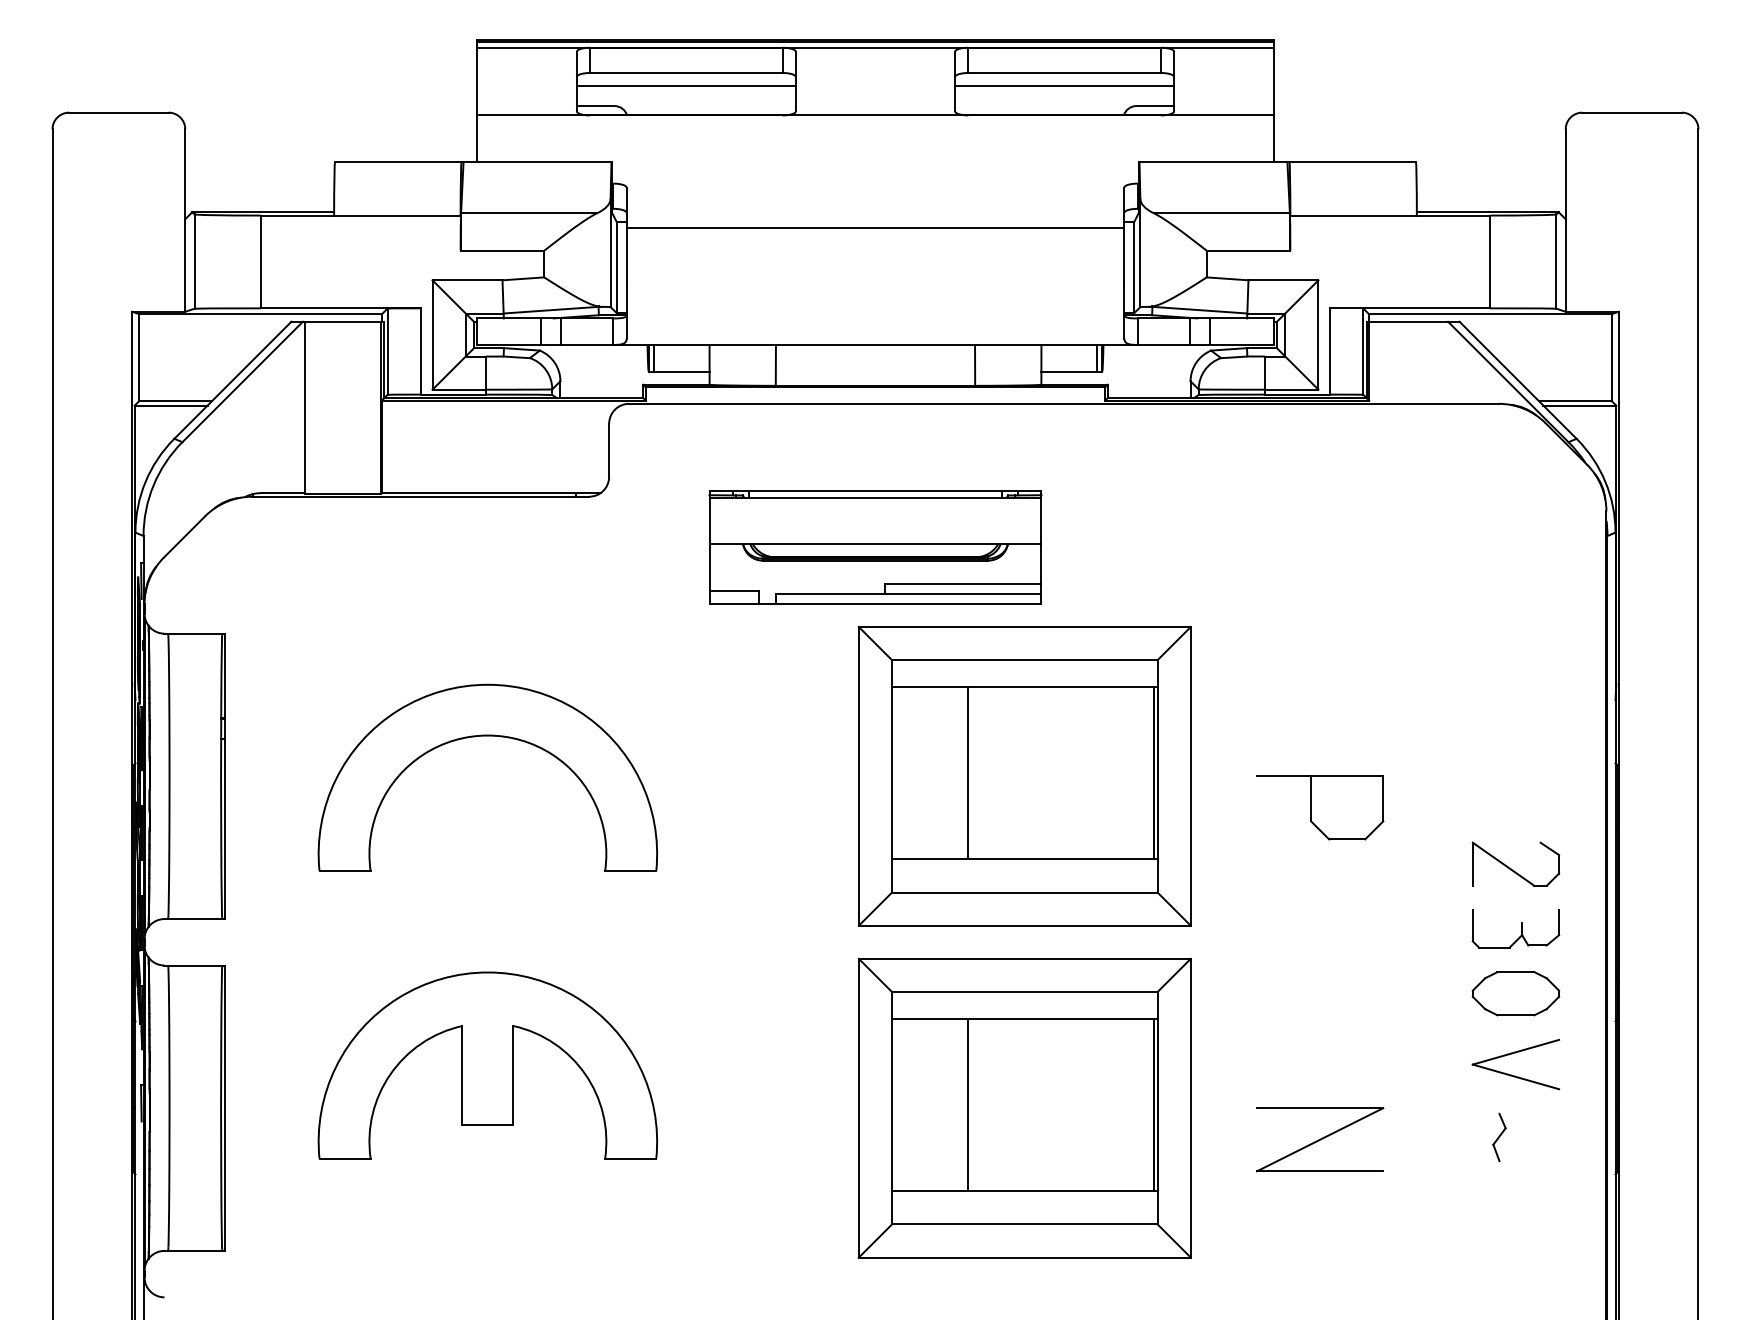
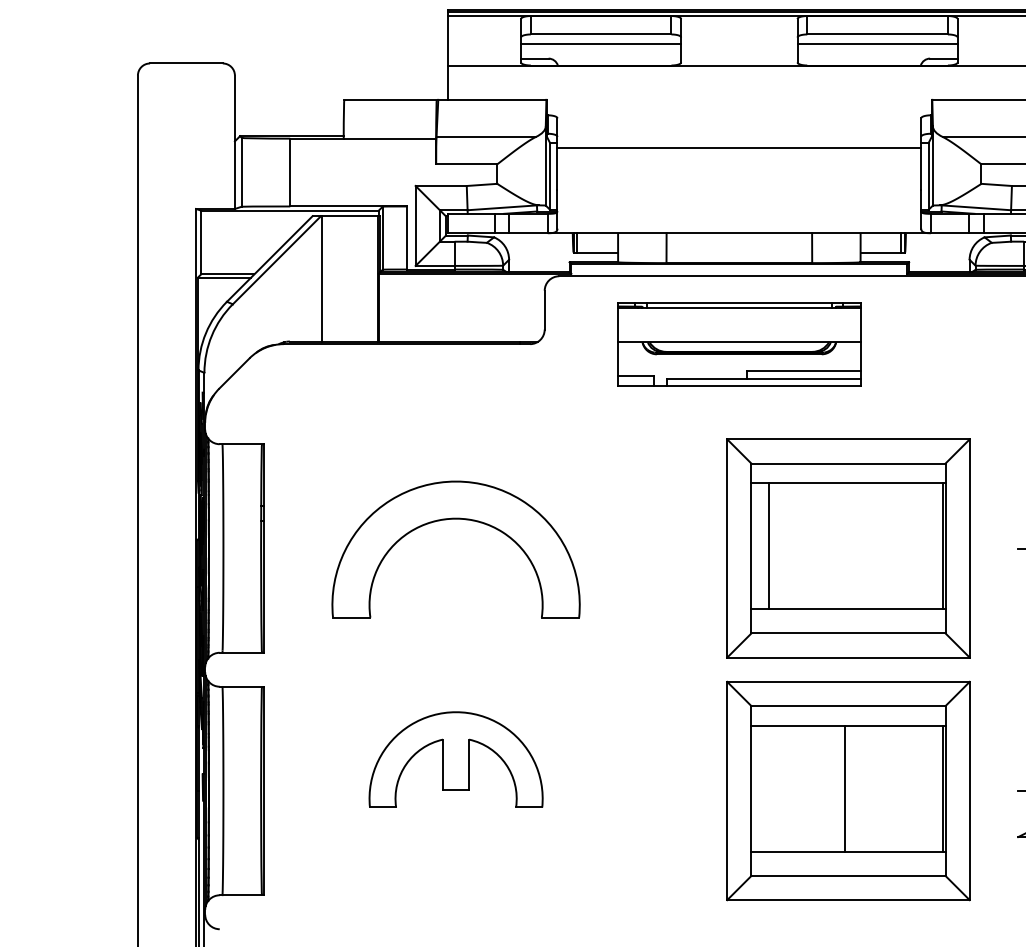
part: (875, 547) -> (739, 344), moved
line: (968, 772) -> (768, 545), moved
part: (487, 1065) -> (455, 759), size x0.7
line: (968, 1104) -> (844, 788), moved

